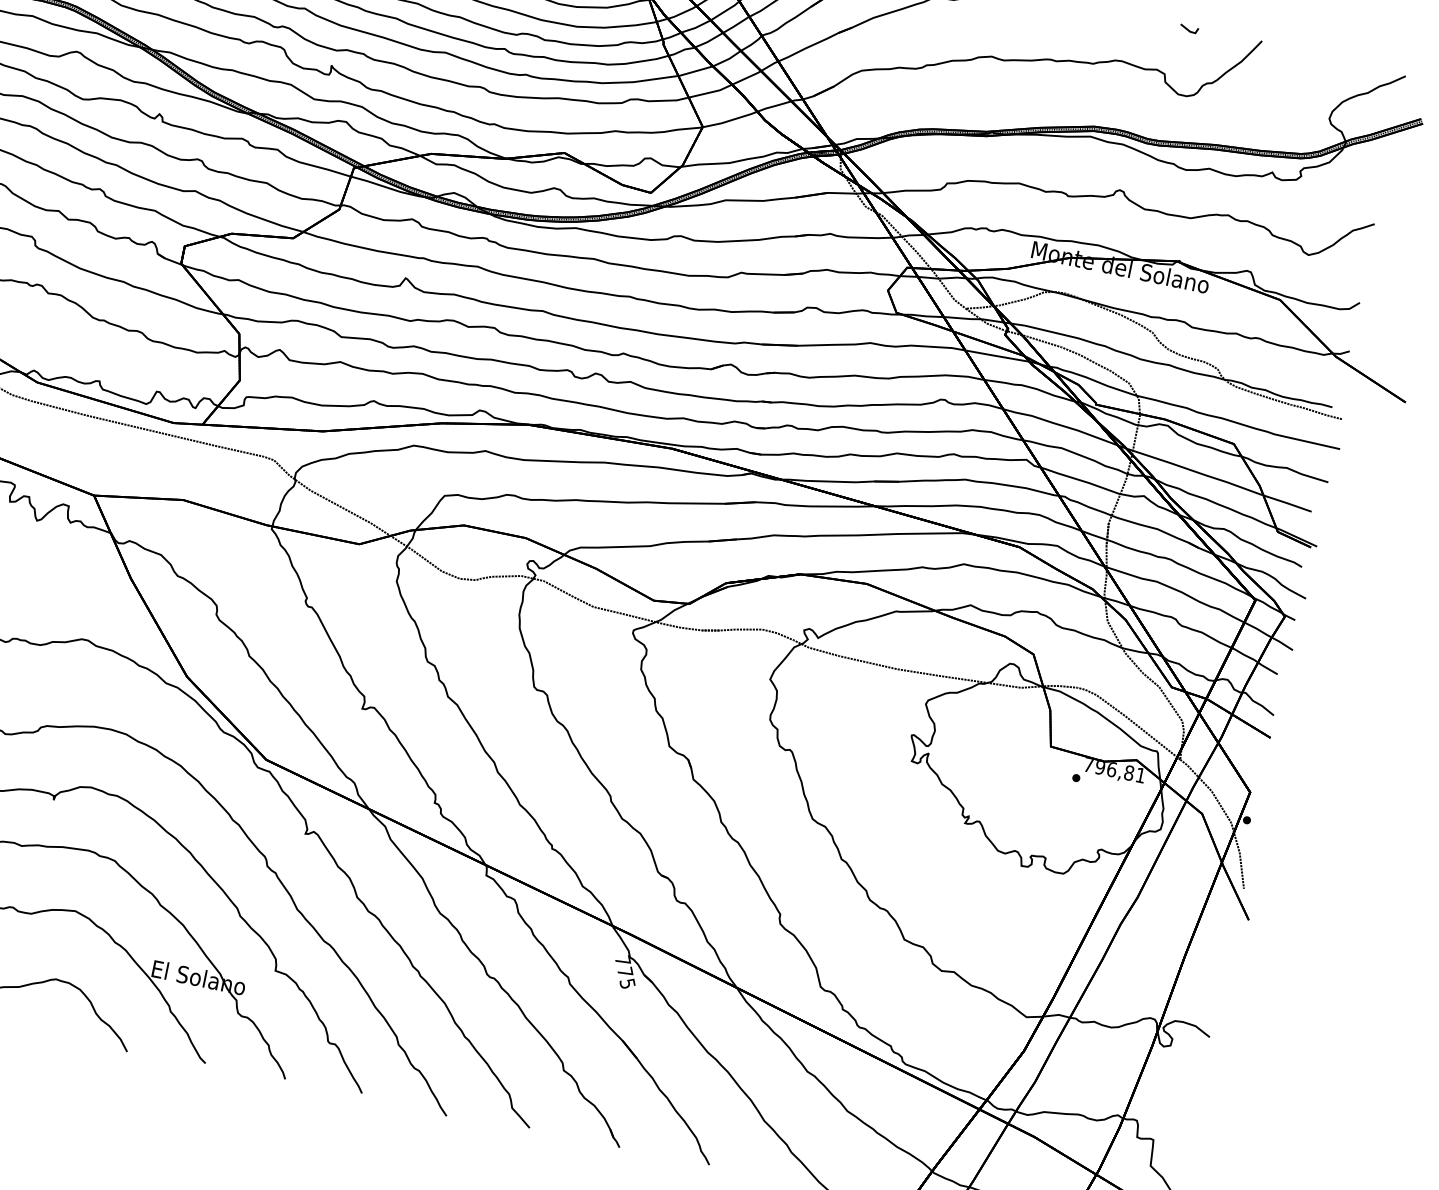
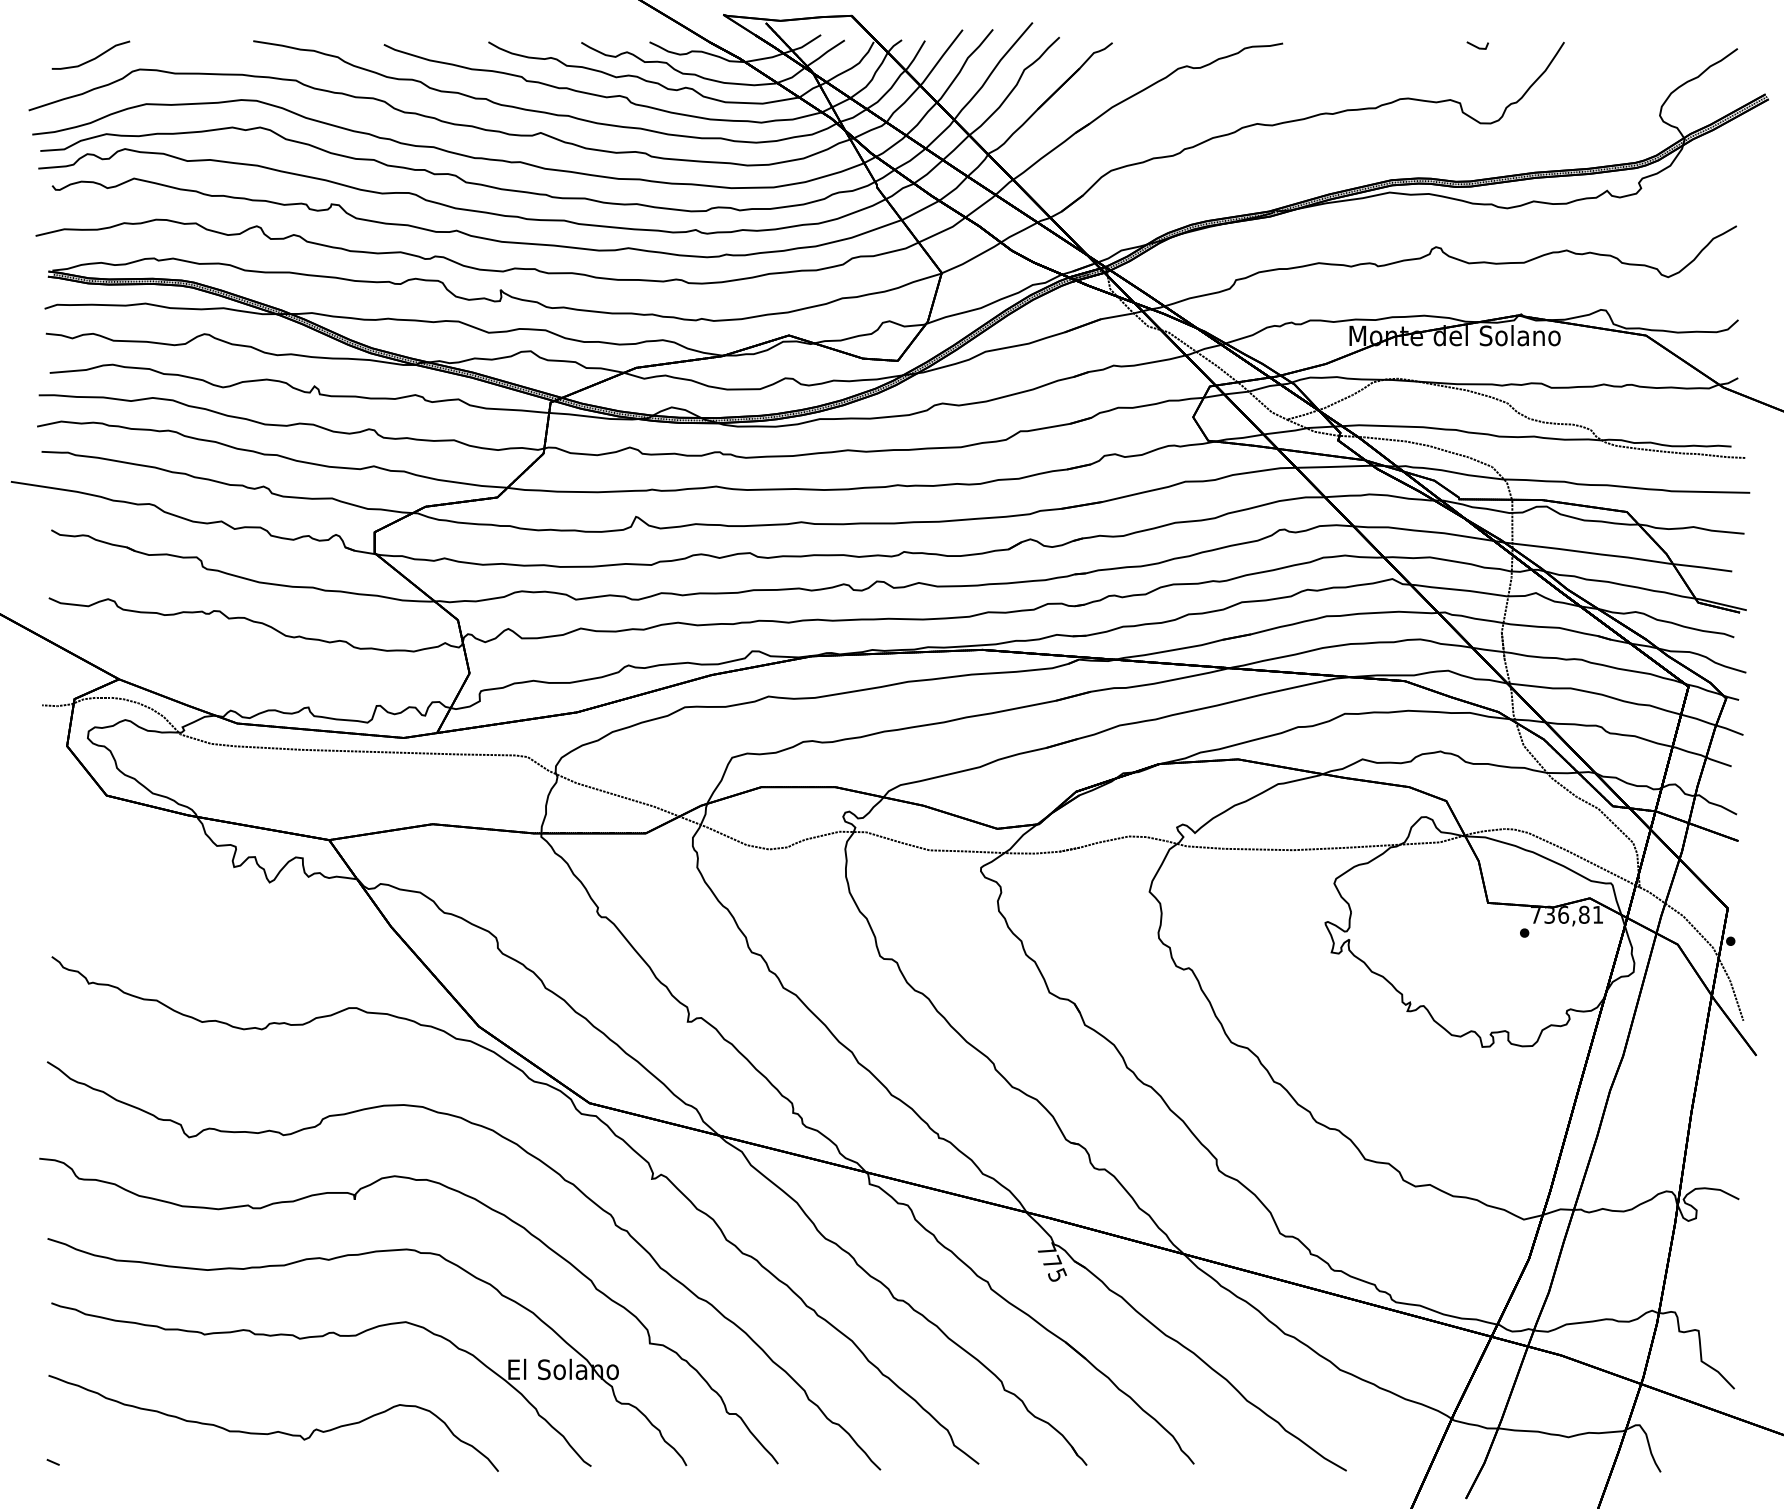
text: (1100, 767) -> (1549, 915), 796,81 -> 736,81

